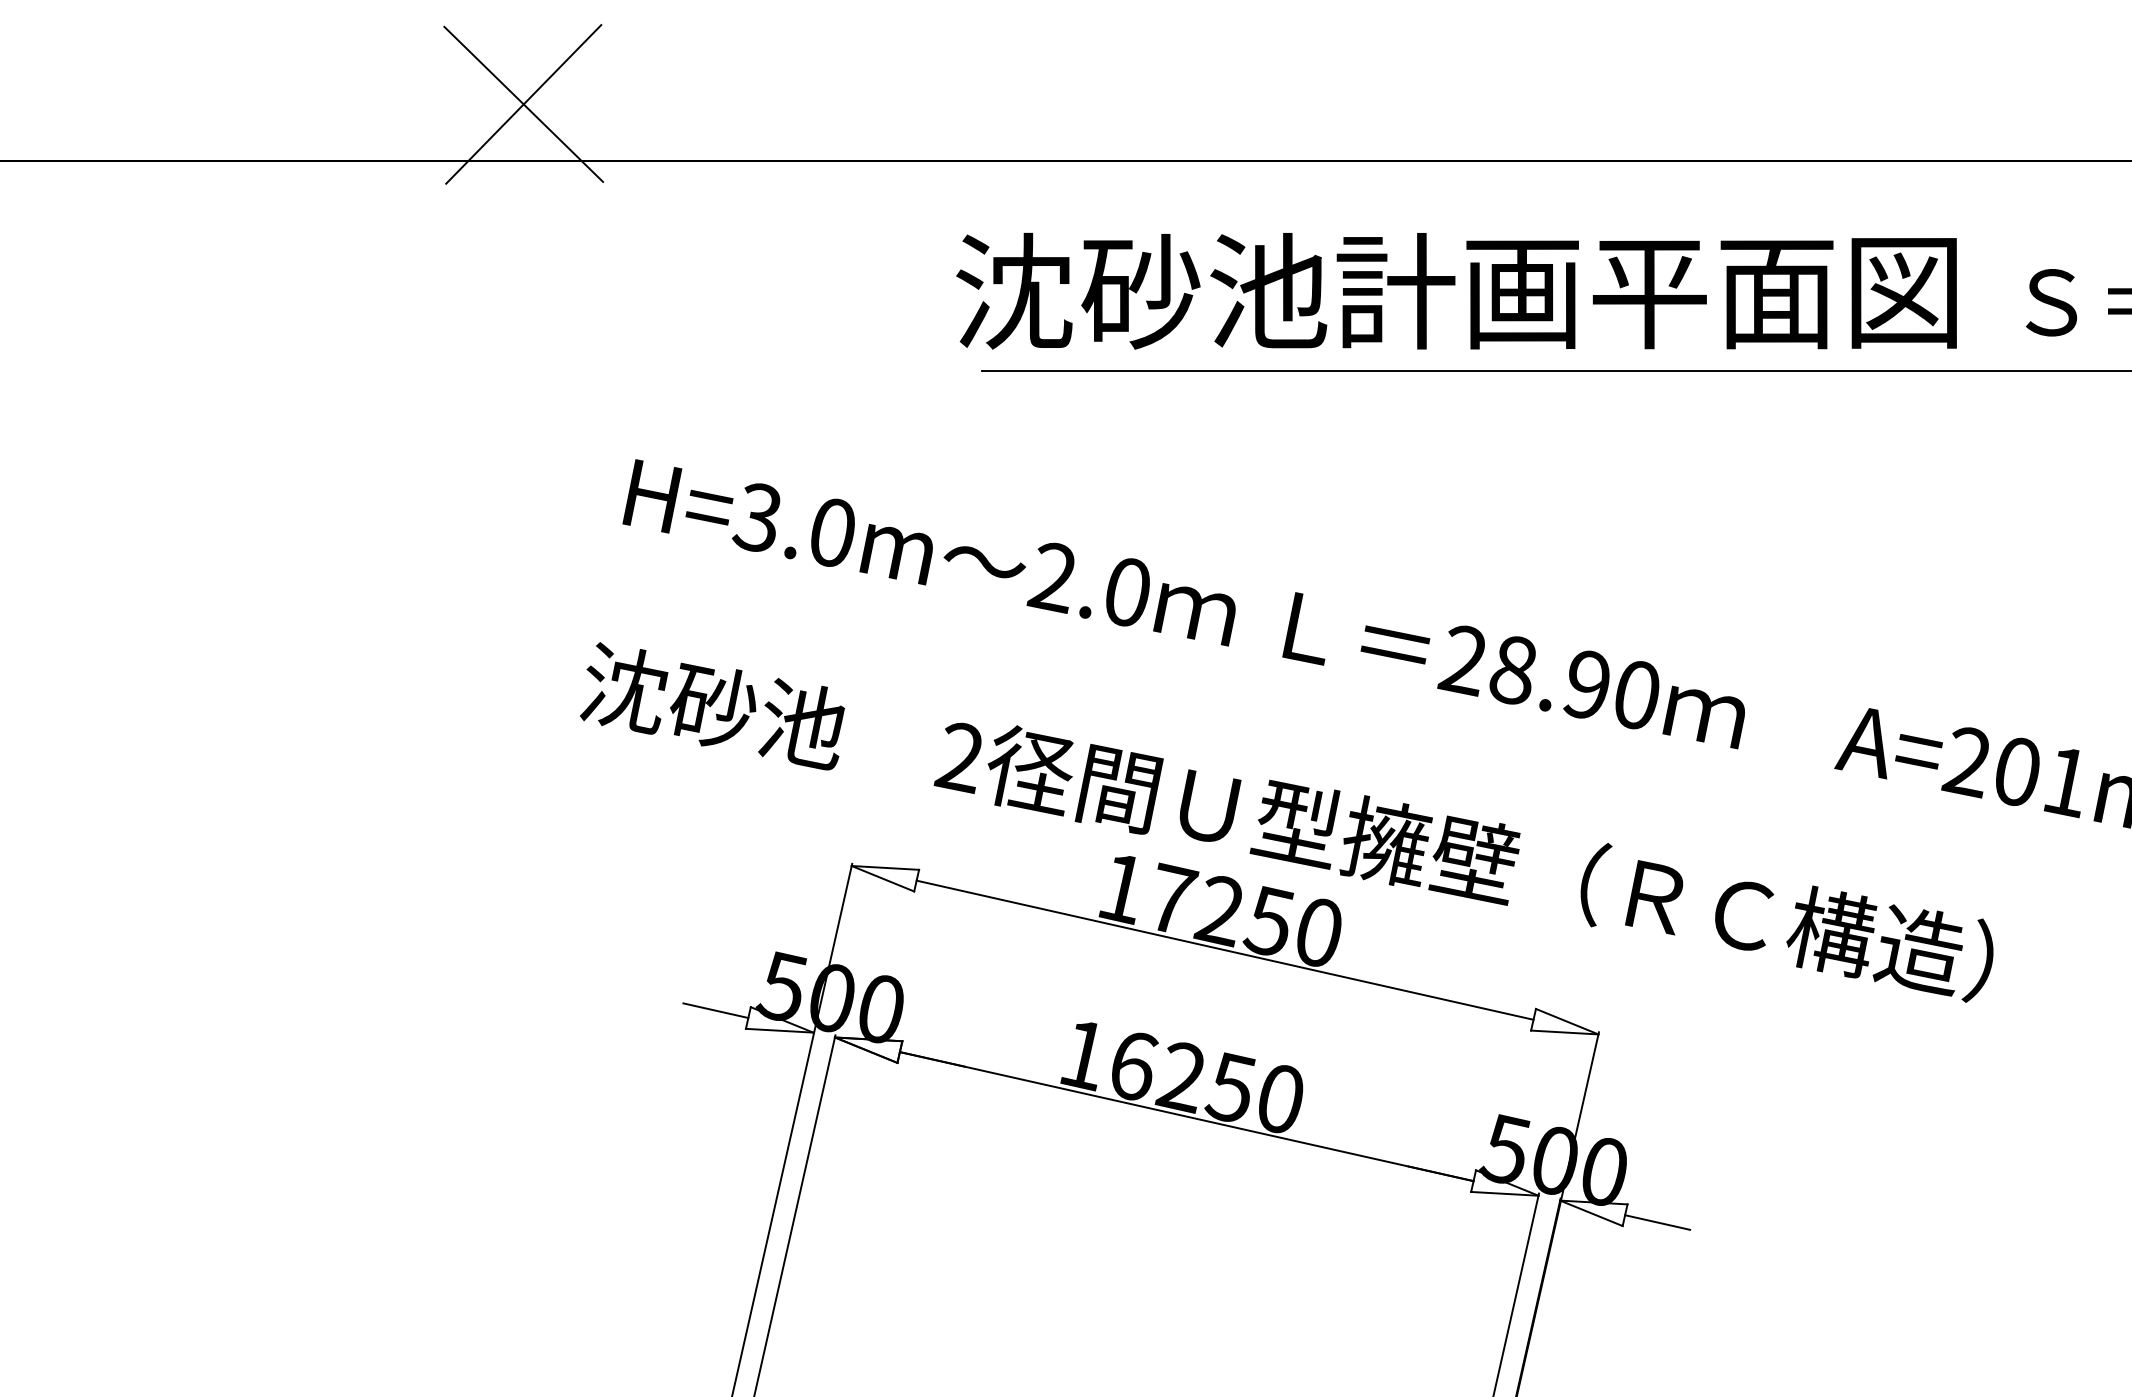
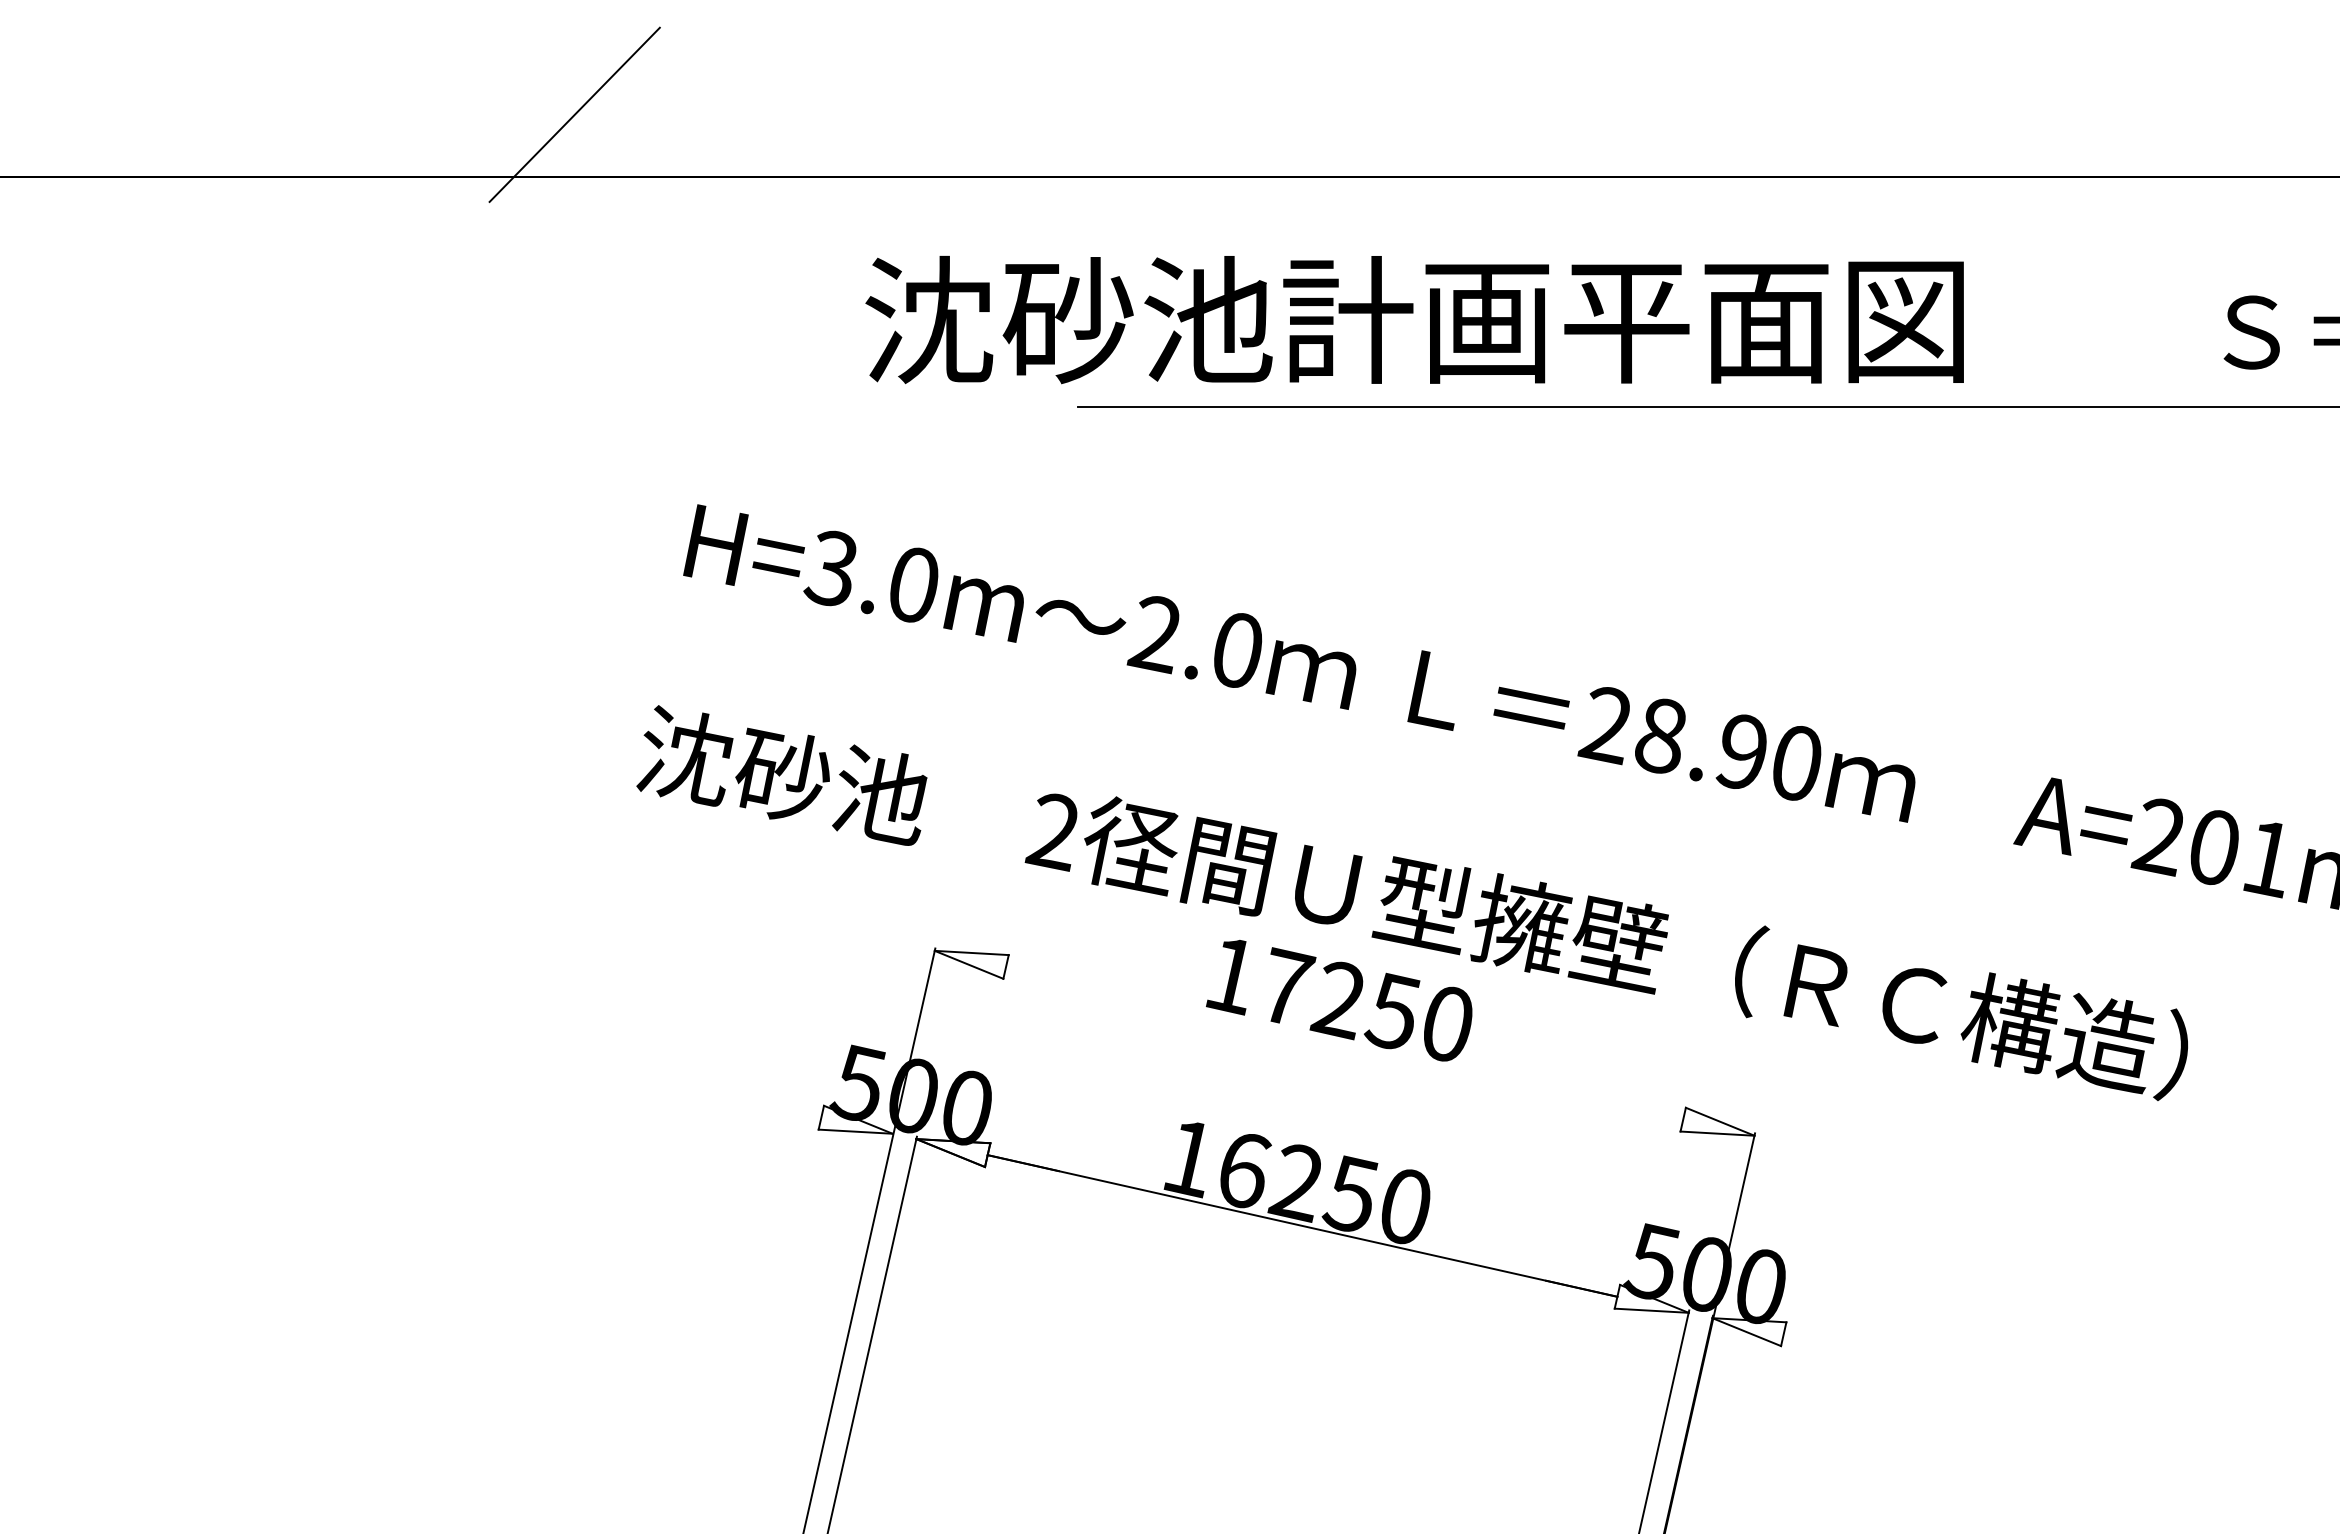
line: (523, 104) -> (574, 114), removed
text: (1456, 291) -> (1414, 320), moved
line: (1224, 949) -> (1344, 1042), removed
line: (715, 1010) -> (785, 1109), removed
line: (1657, 1222) -> (1819, 1342), removed

